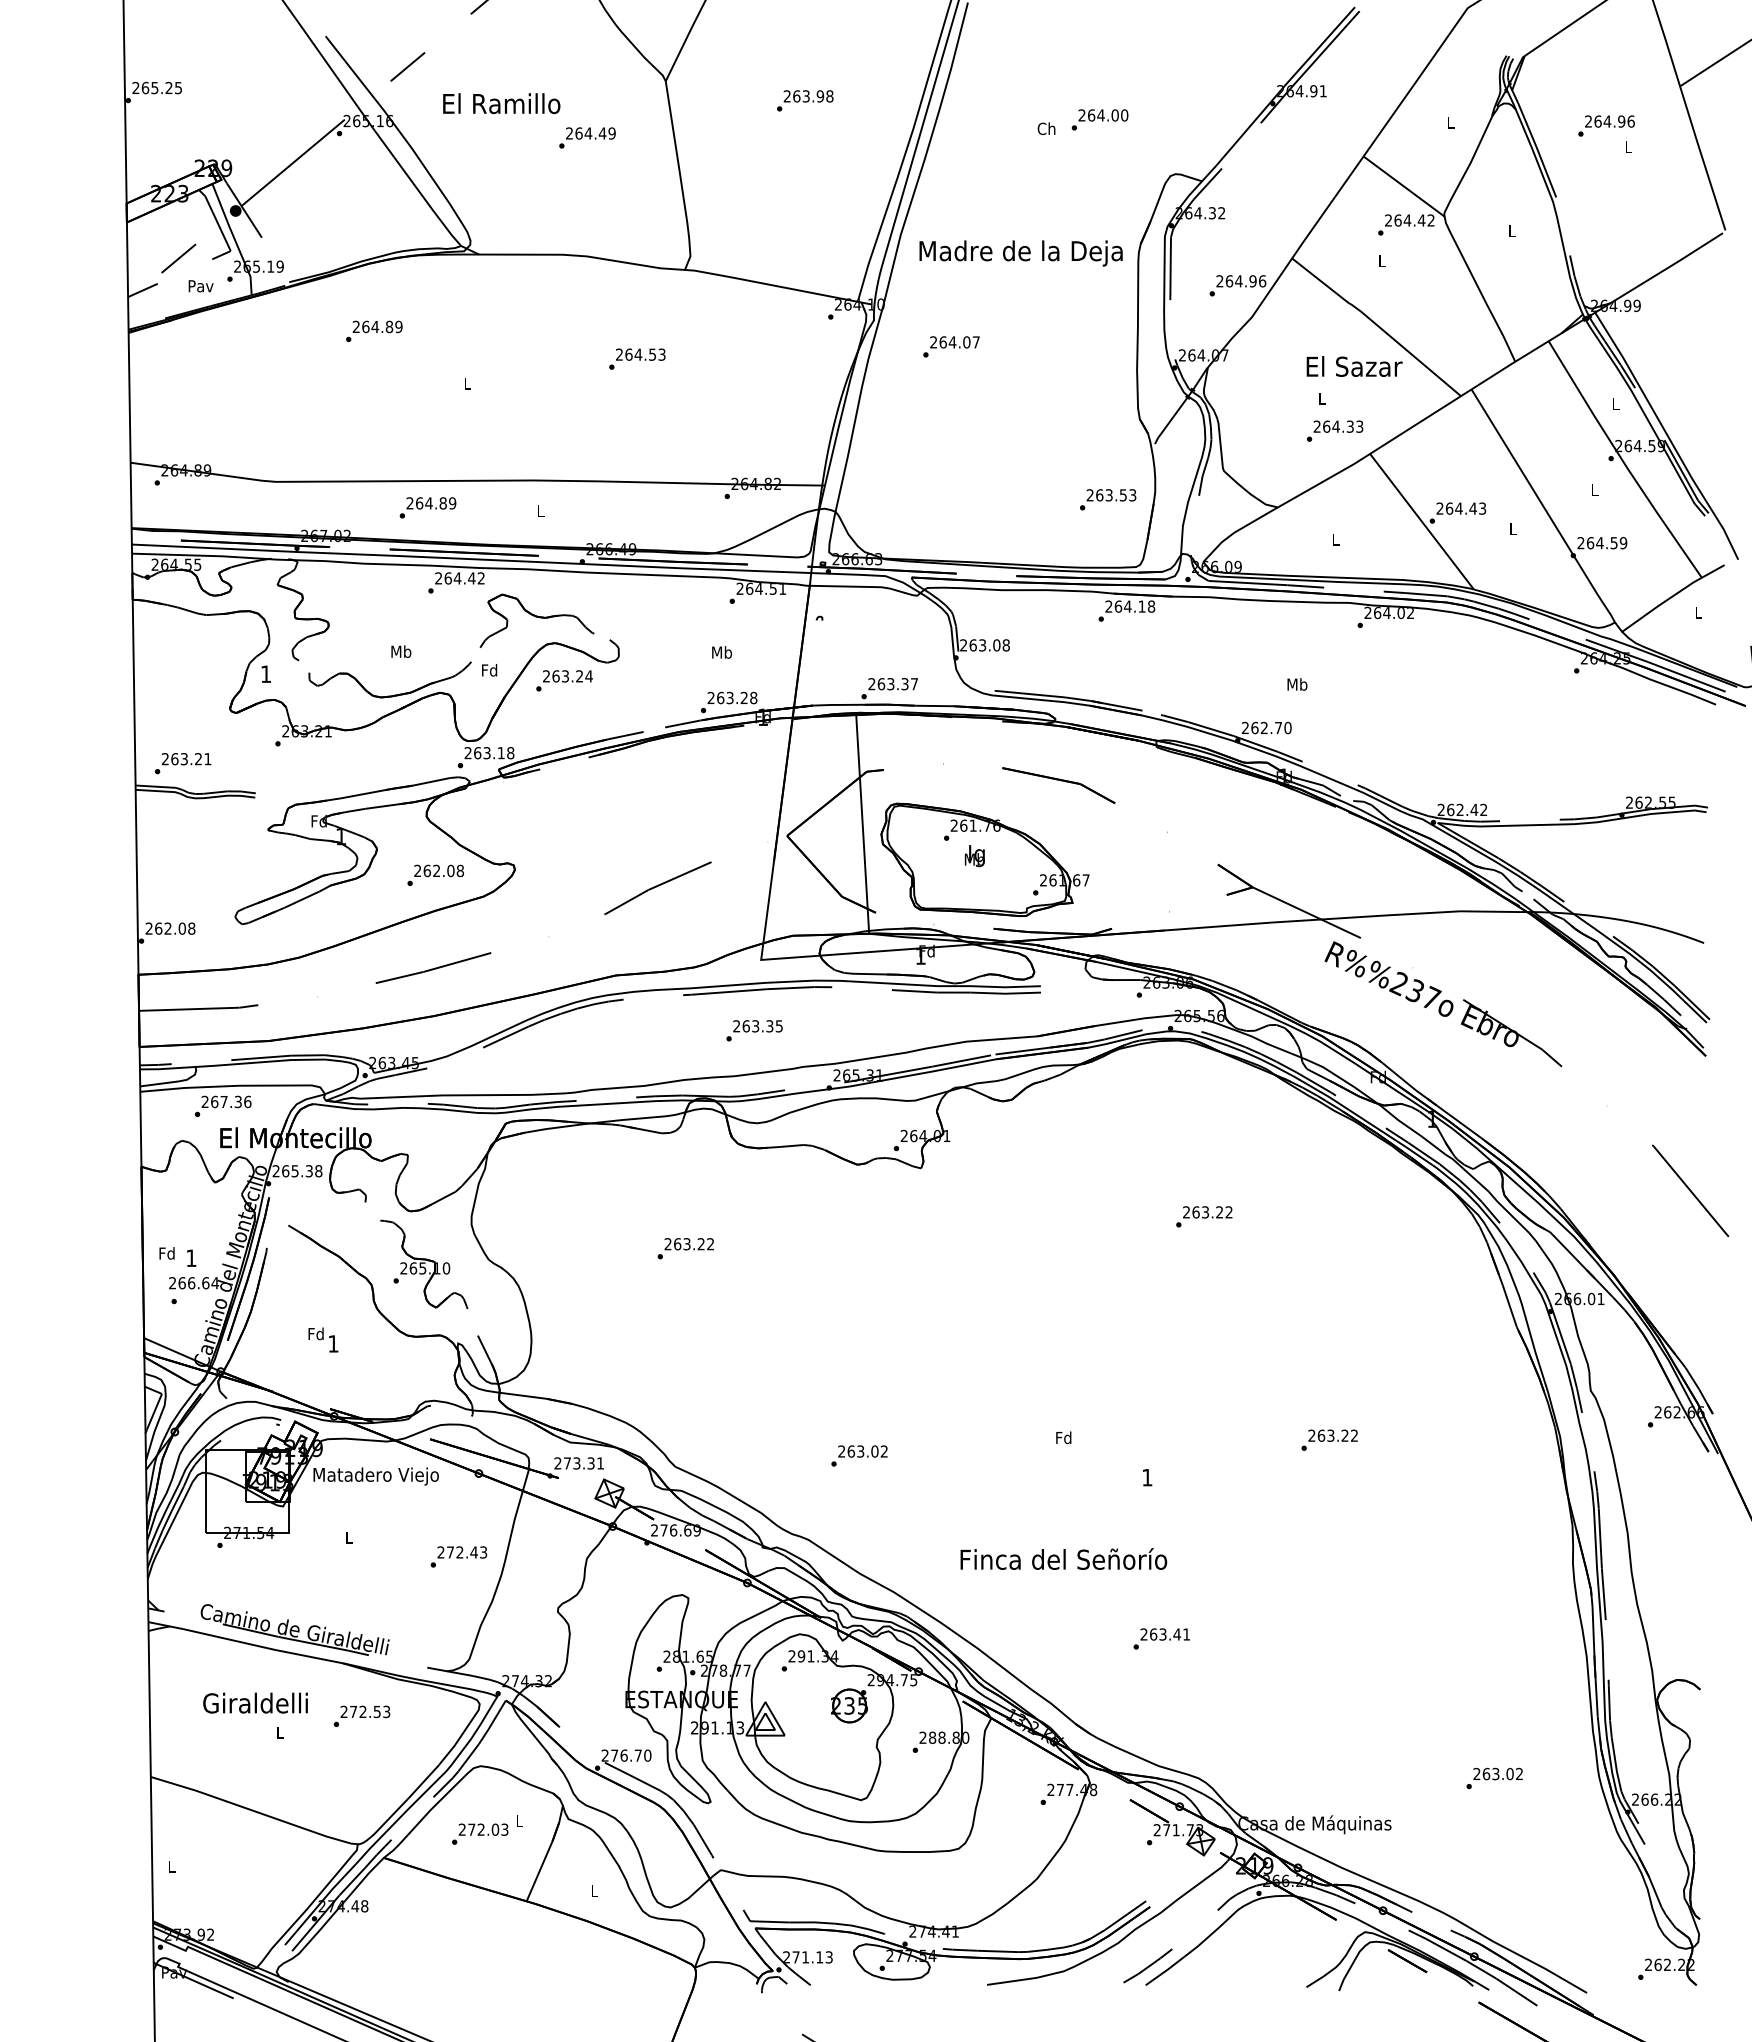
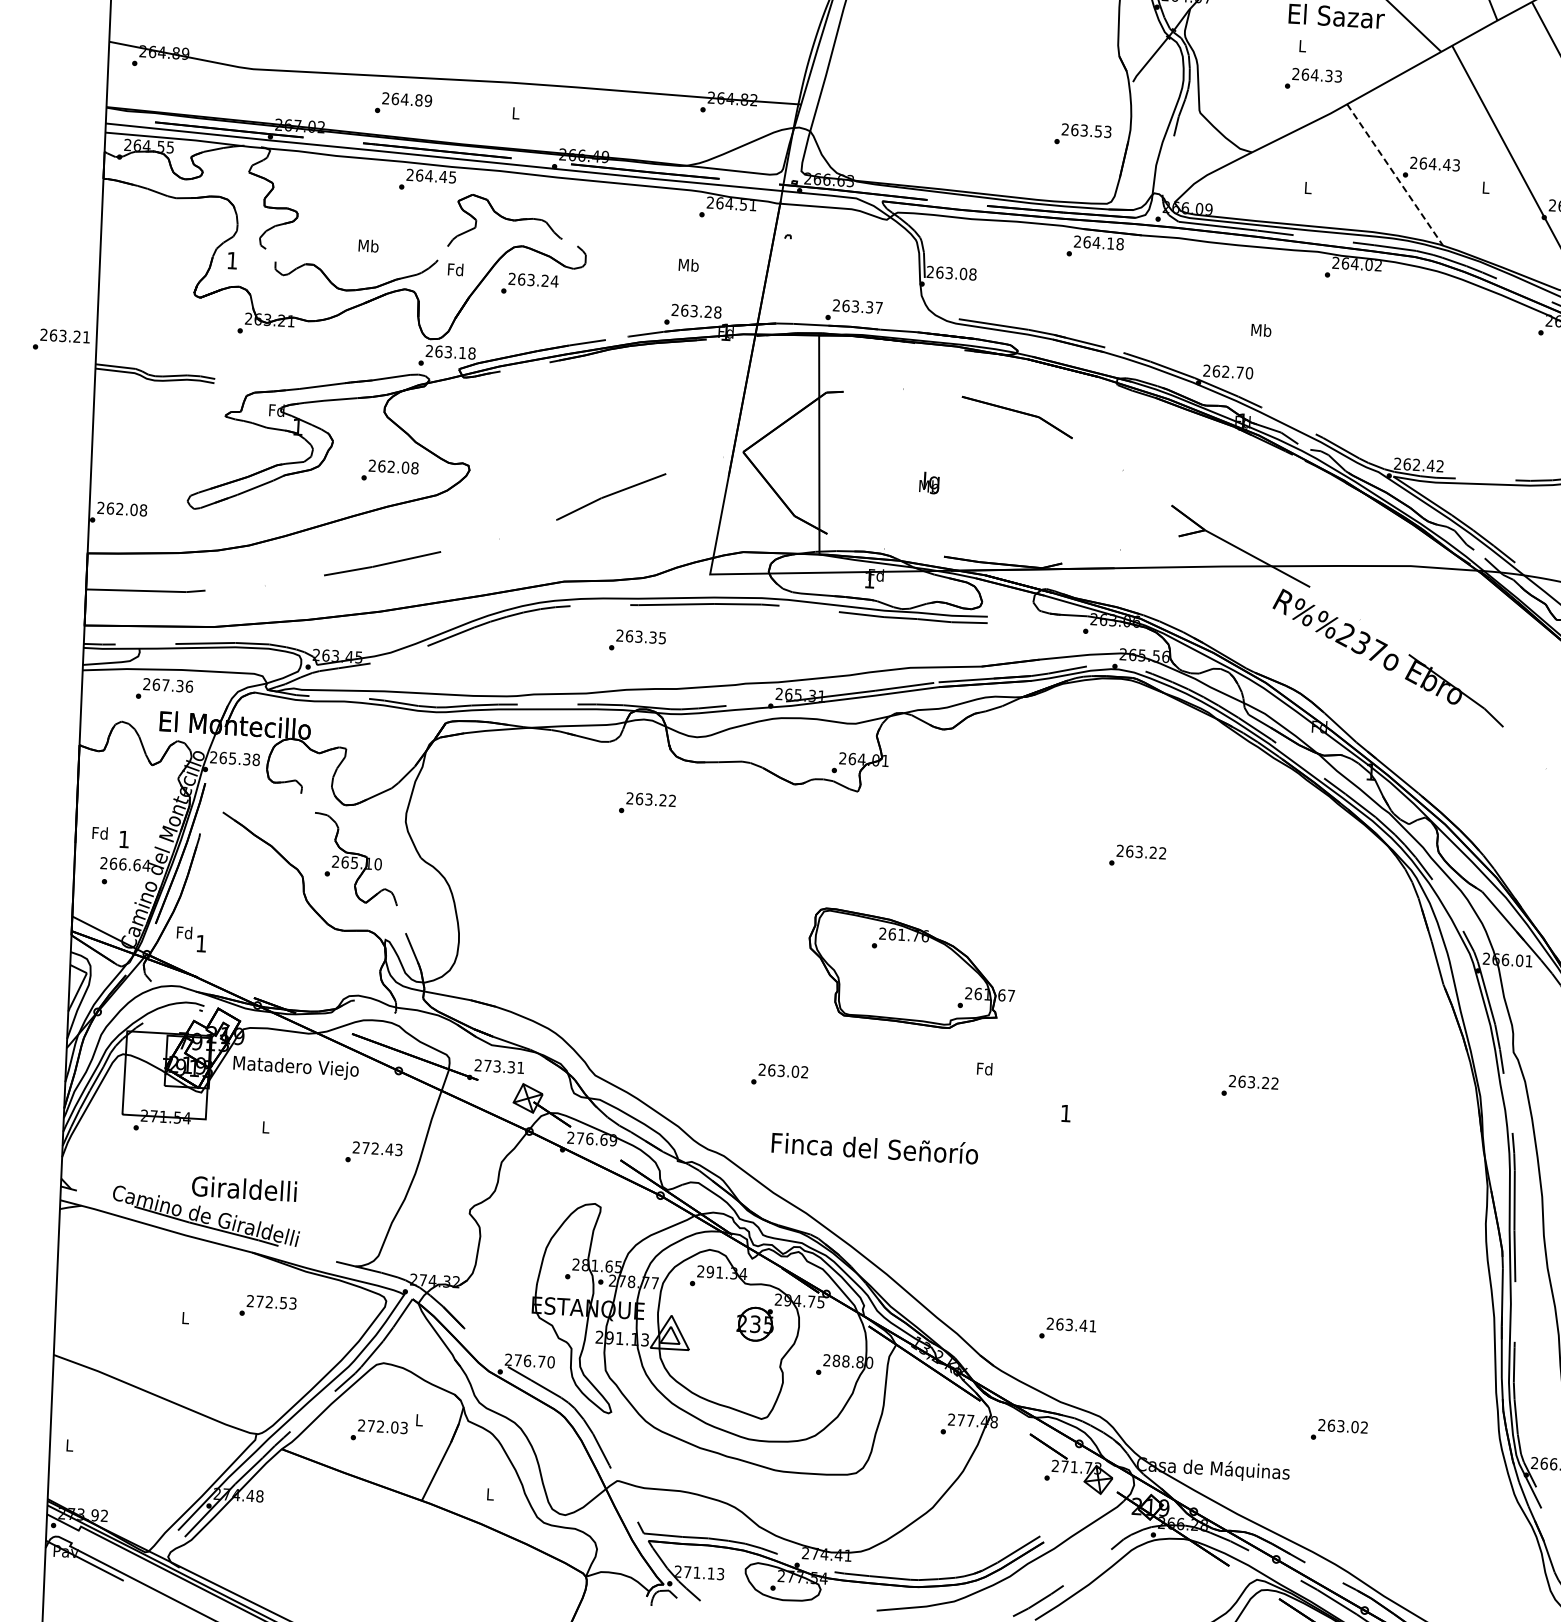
line: (1422, 522) -> (1395, 175), solid -> dashed
text: (480, 578) -> (451, 177), 264.42 -> 264.45
text: (183, 763) -> (61, 340), moved
part: (984, 859) -> (911, 969), moved
text: (754, 1030) -> (637, 640), moved
text: (685, 1248) -> (647, 803), moved
text: (323, 1339) -> (191, 938), moved
text: (1063, 1558) -> (874, 1147), moved
text: (1161, 1638) -> (1067, 1328), moved
text: (255, 1702) -> (244, 1188), moved
text: (1494, 1778) -> (1339, 1430), moved

